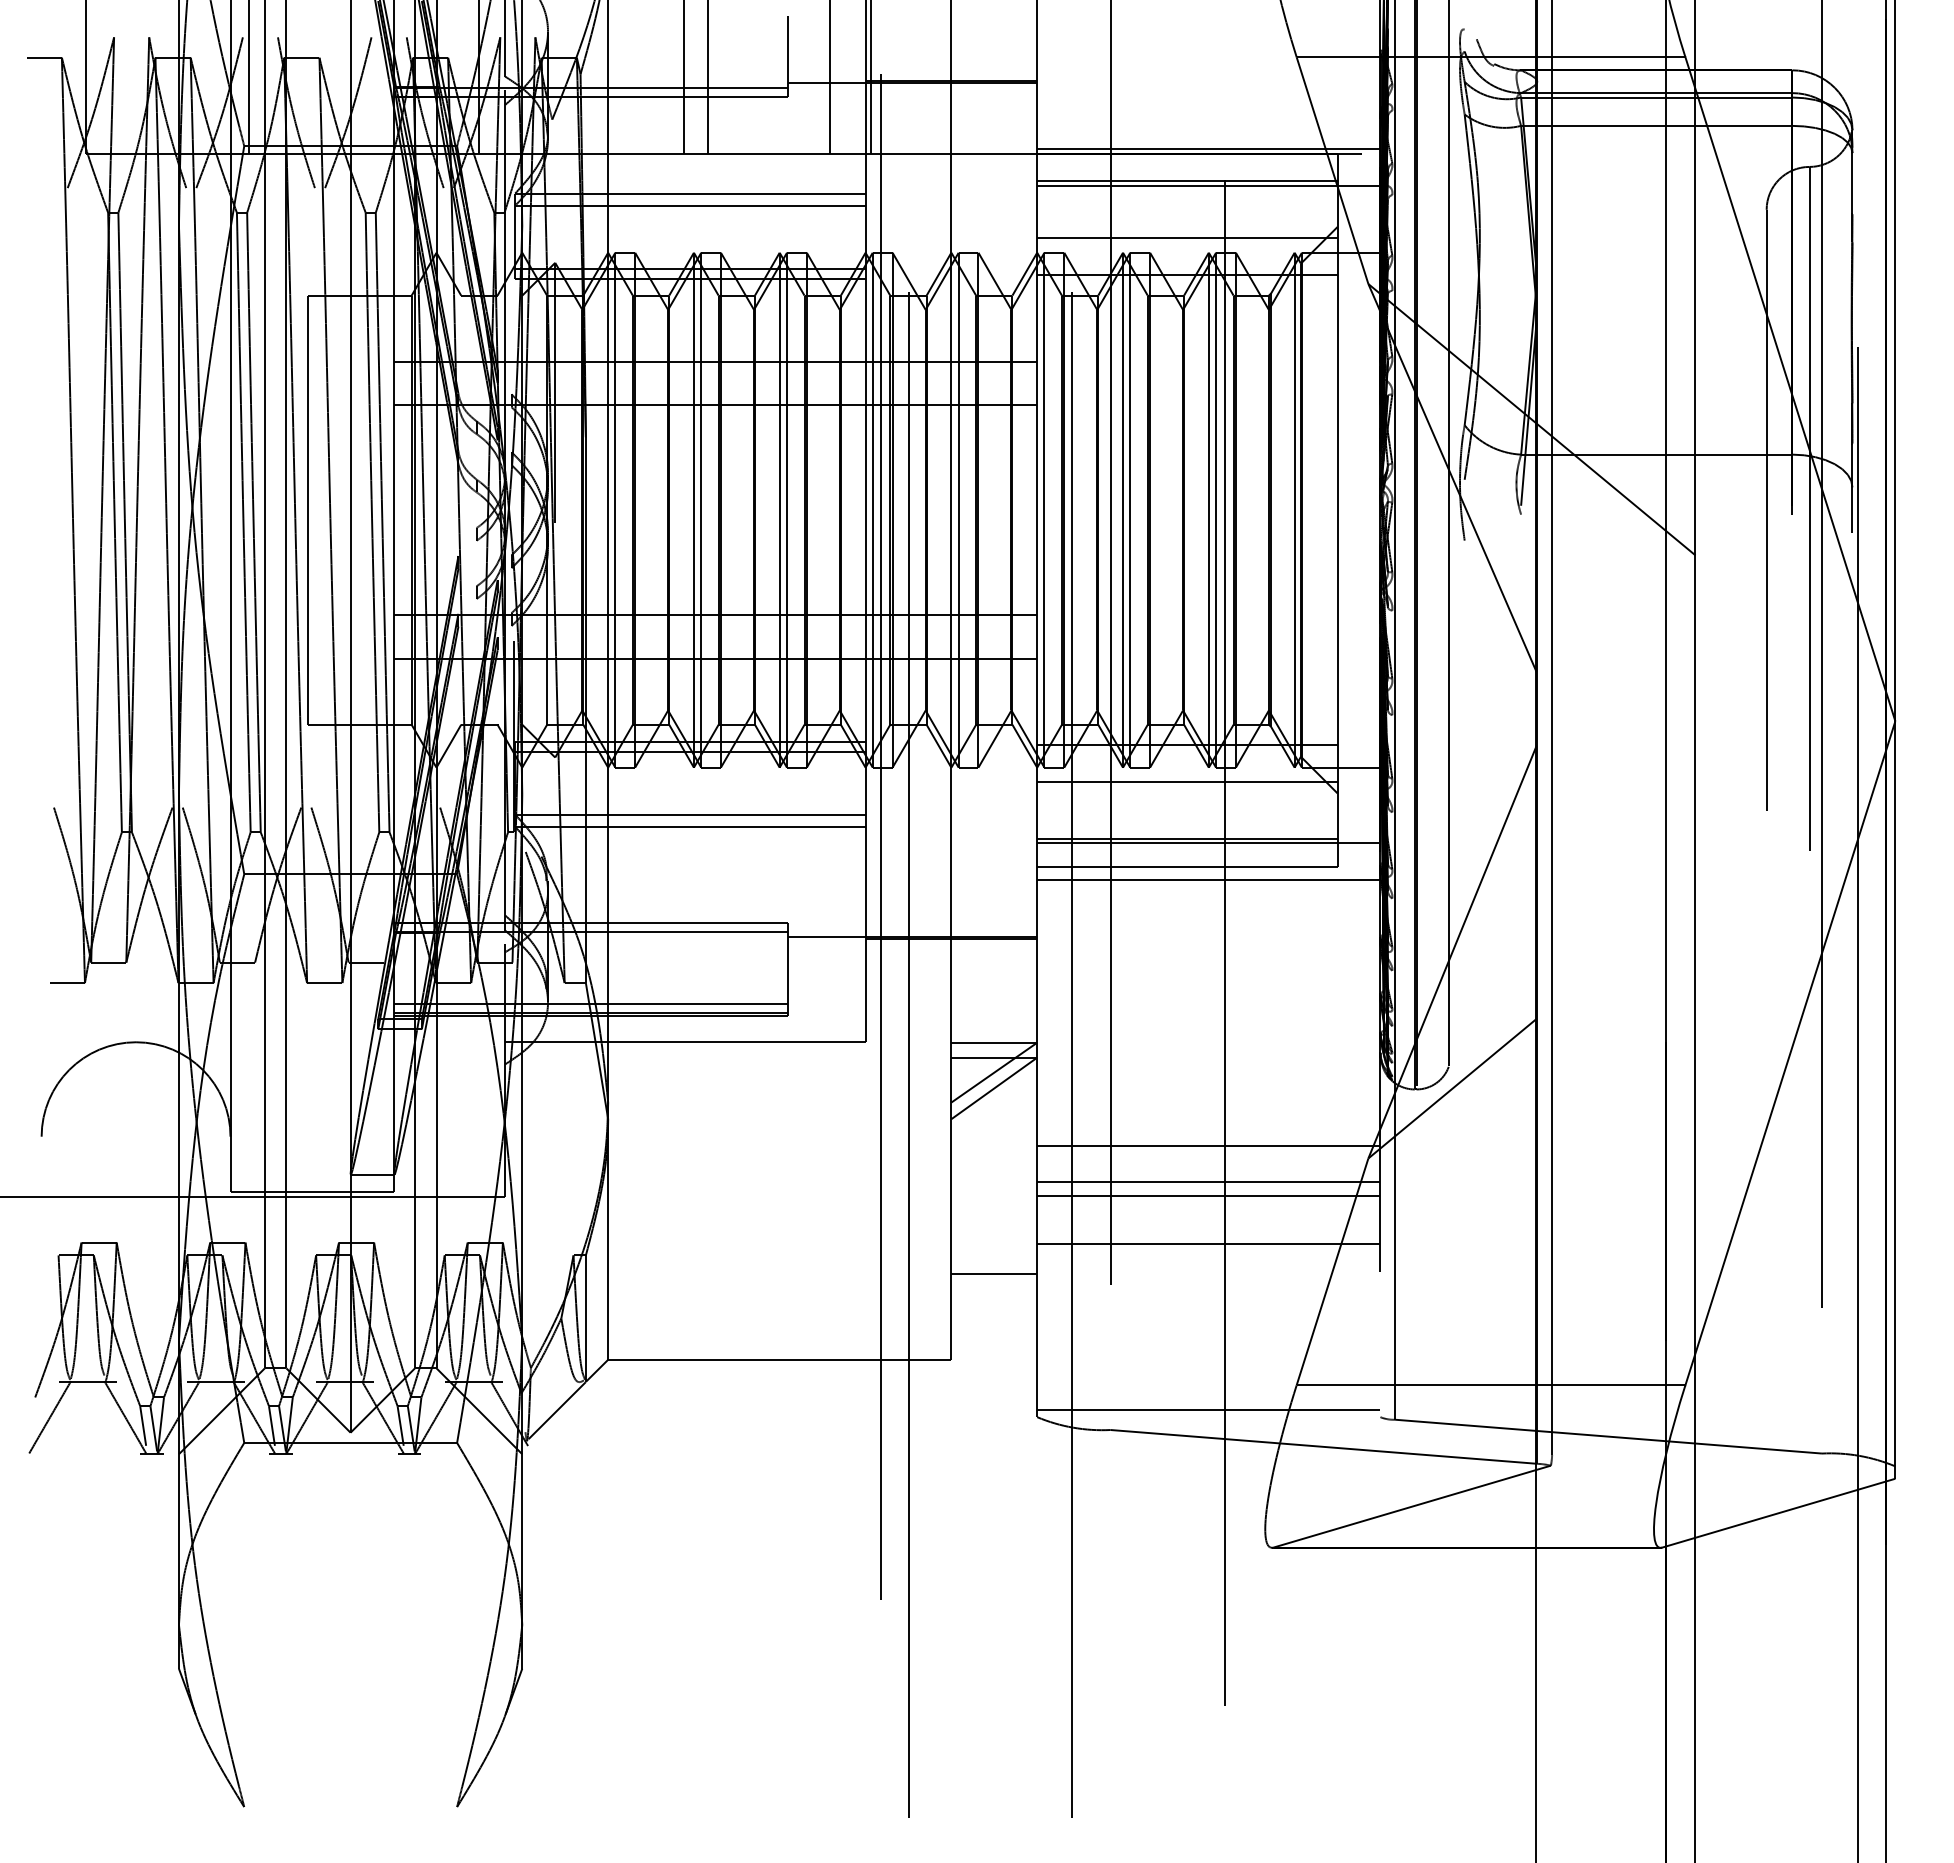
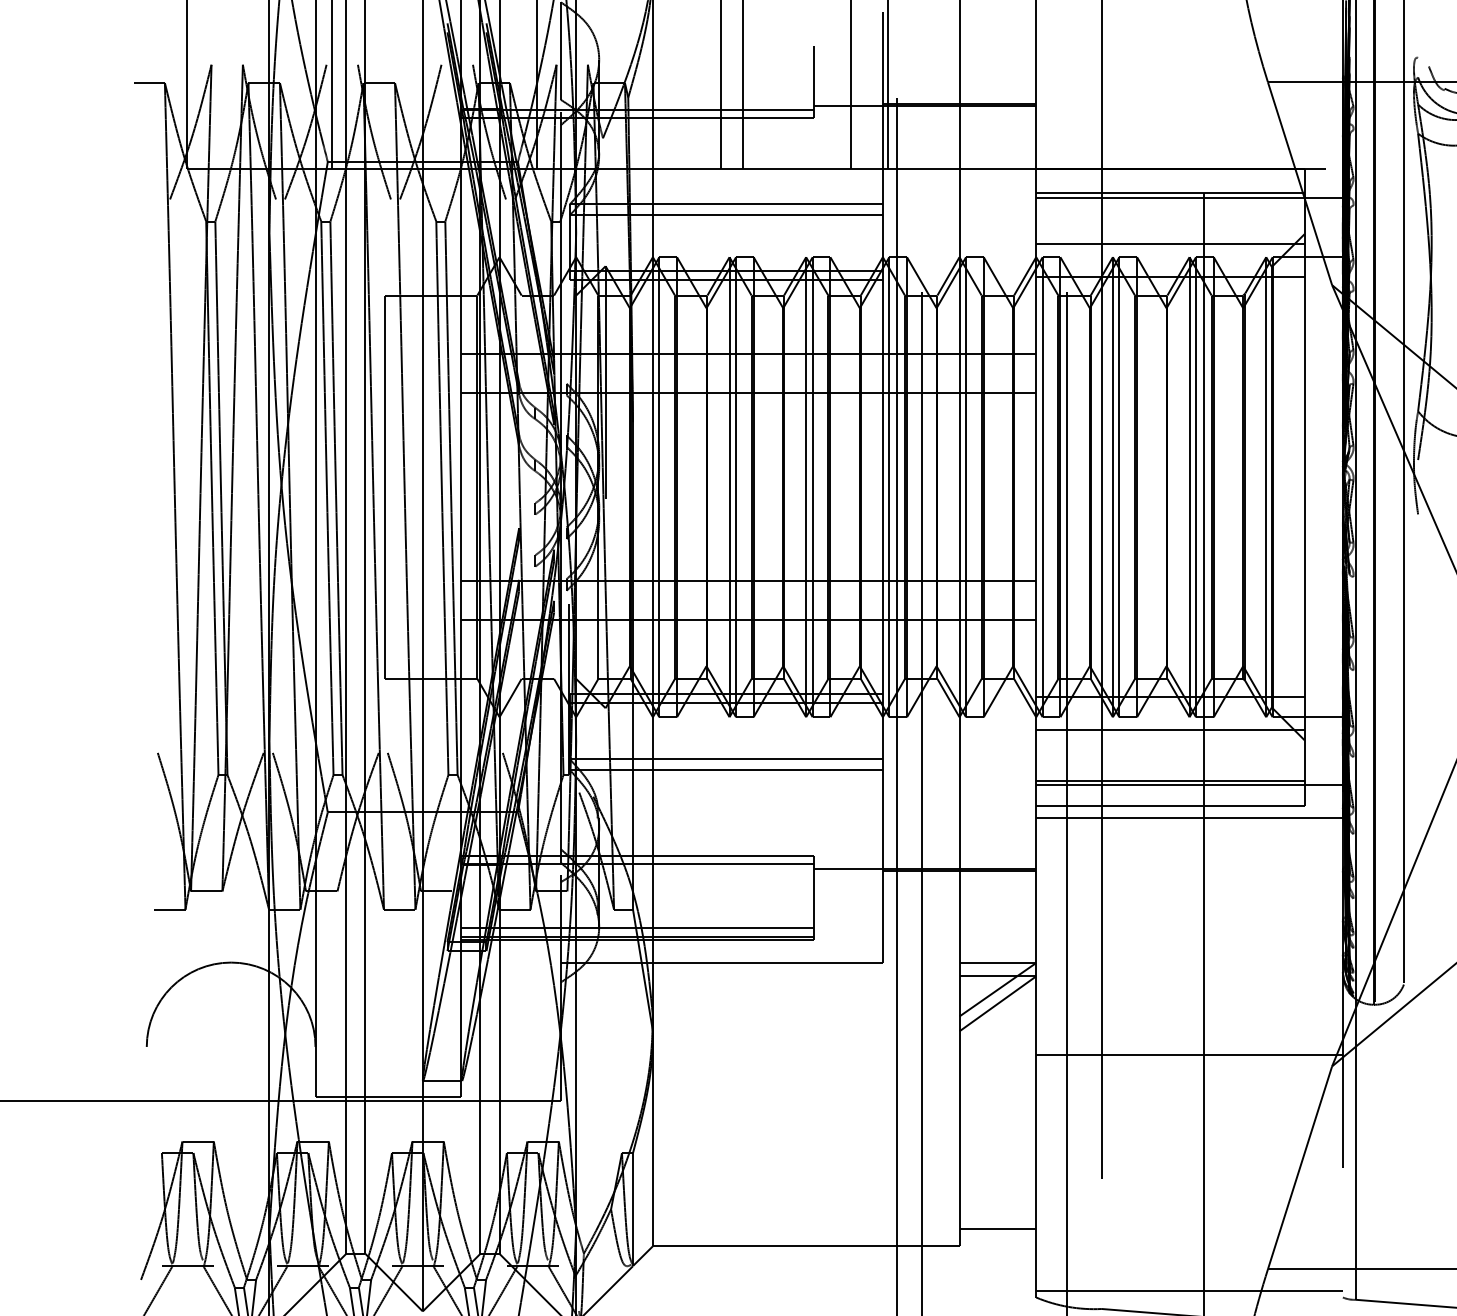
line: (1208, 149) -> (1189, 164), removed
line: (1208, 1182) -> (1189, 1087), removed
line: (1208, 1196) -> (1189, 1100), removed
line: (1208, 1244) -> (1189, 1143), removed
line: (994, 1273) -> (998, 1229), moved

